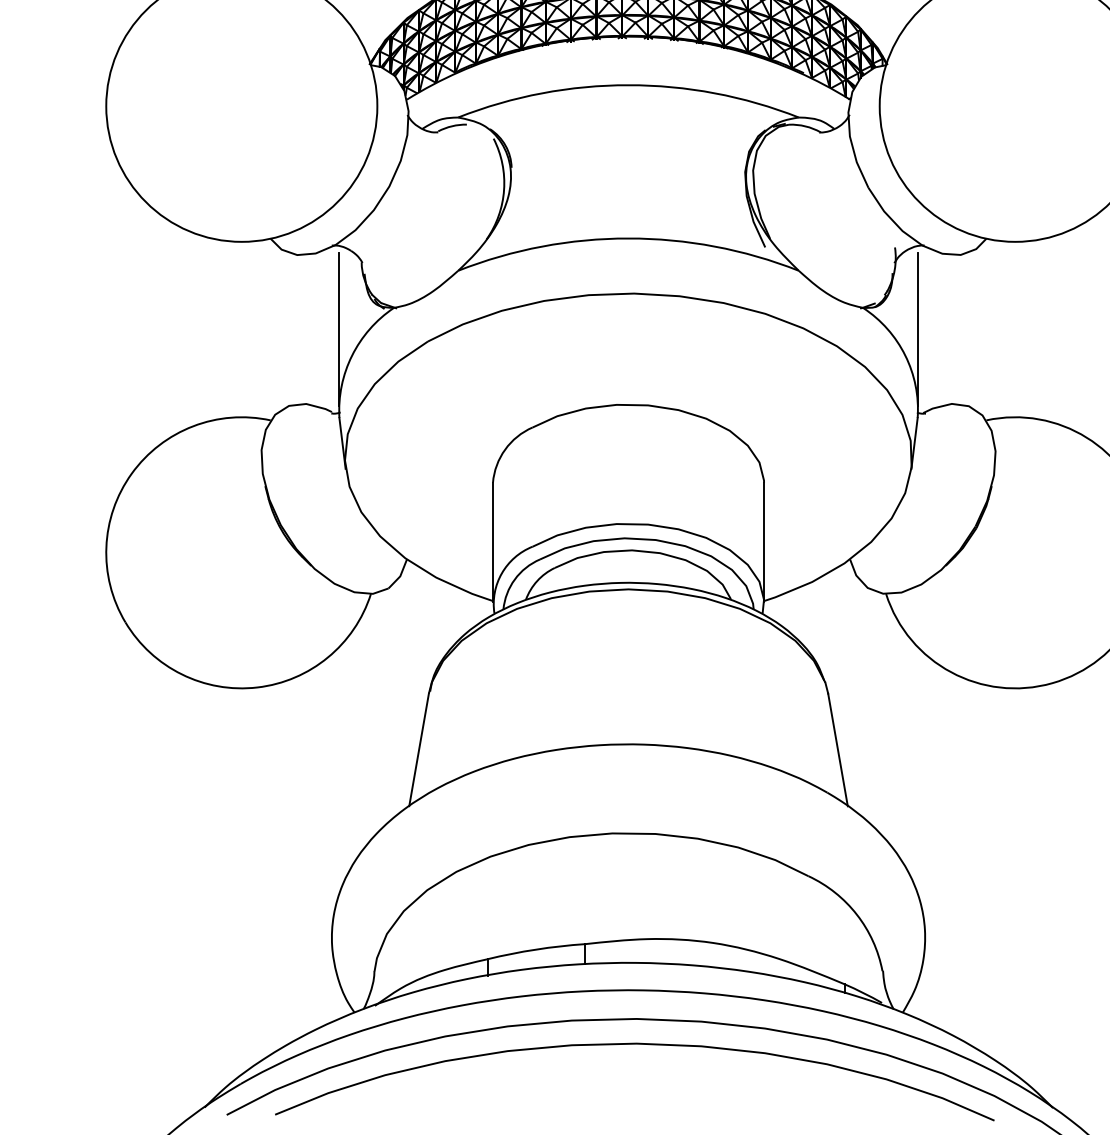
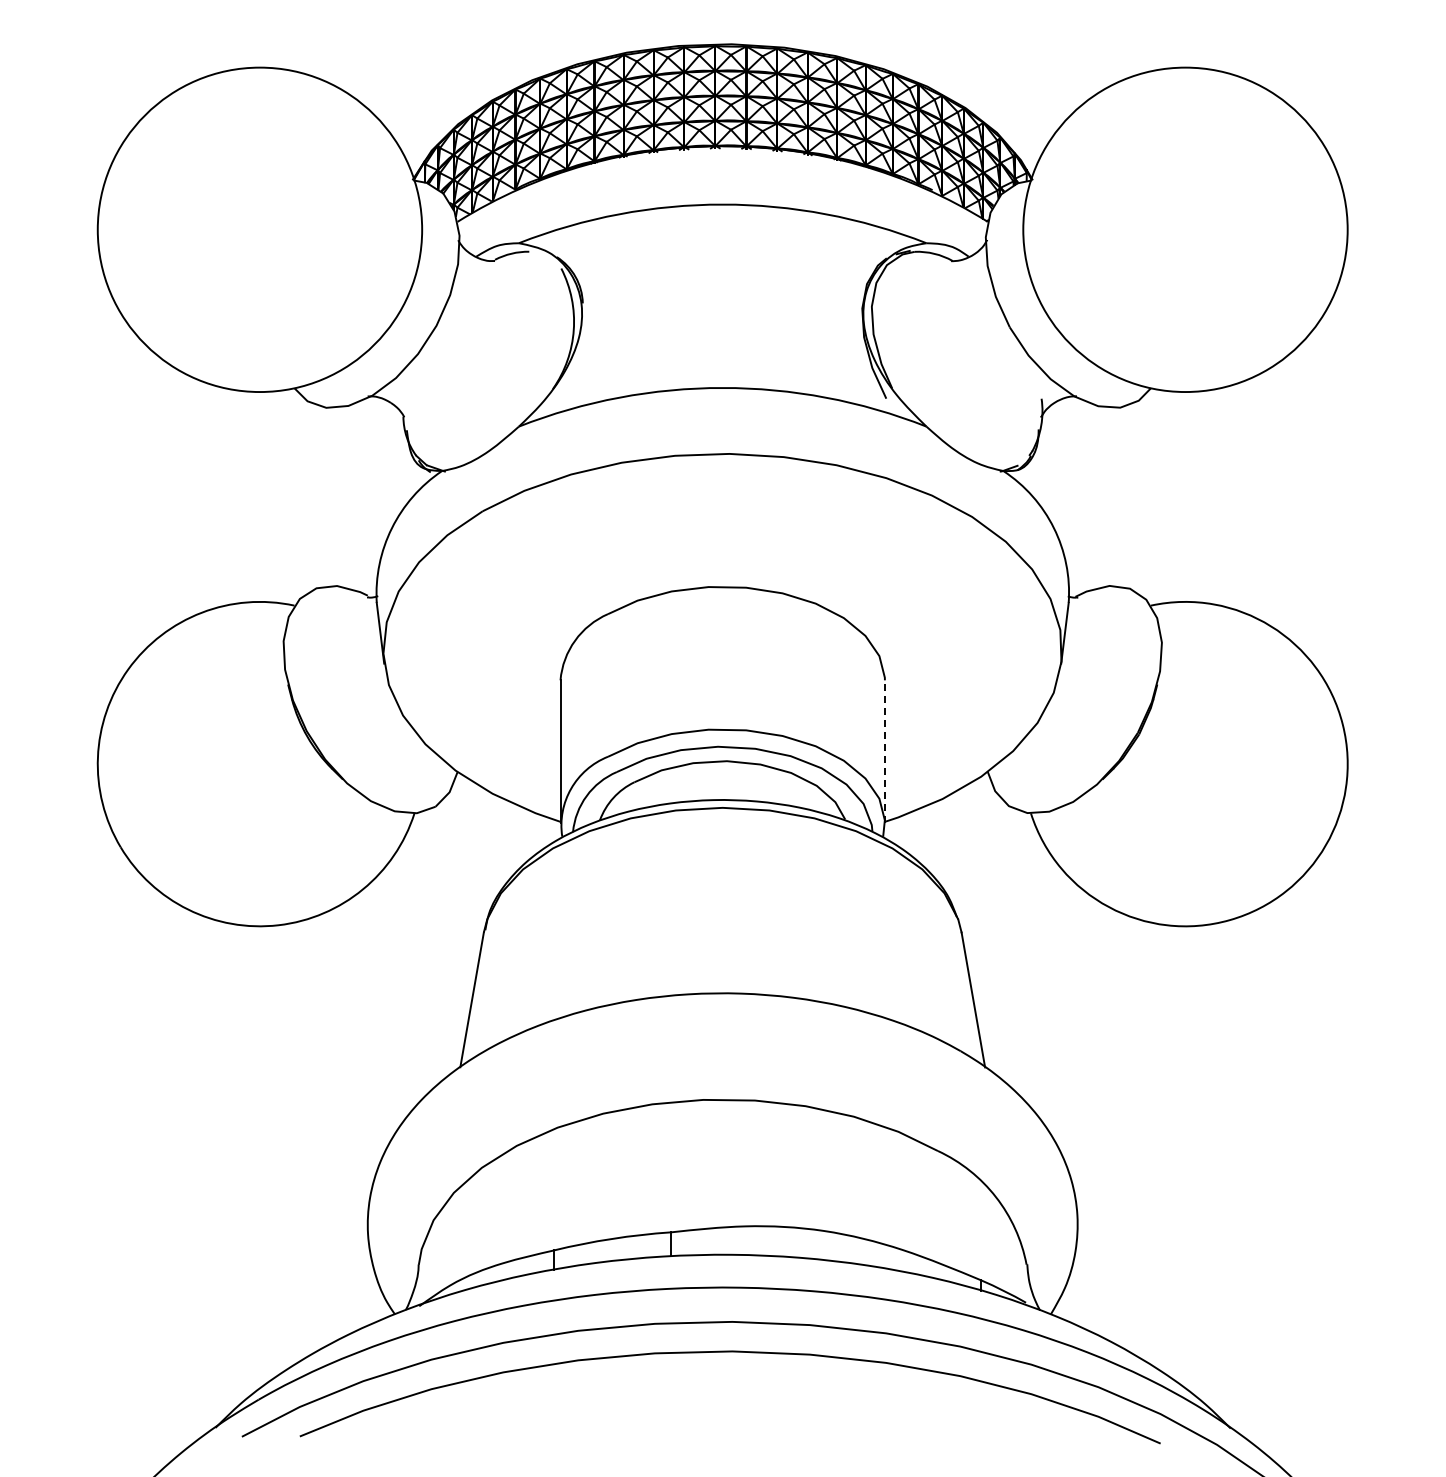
line: (338, 329) -> (375, 496), removed
line: (918, 329) -> (1069, 496), removed
line: (763, 542) -> (884, 751), solid -> dashed

